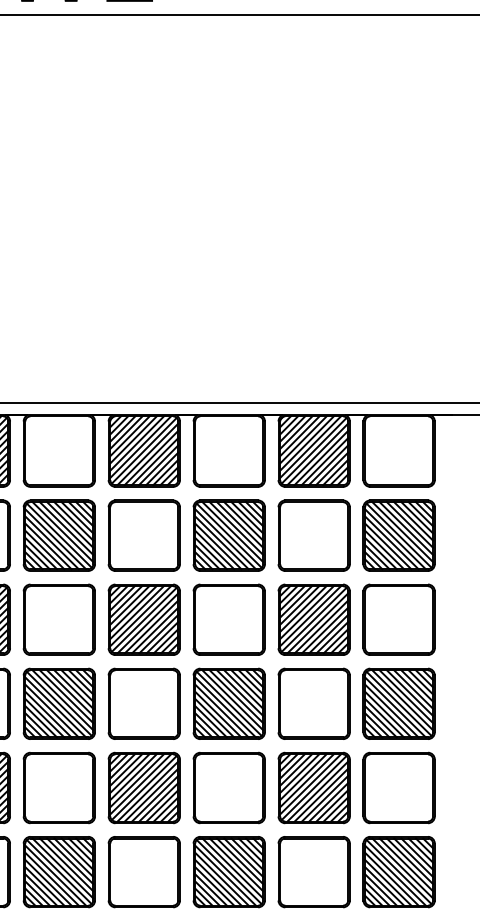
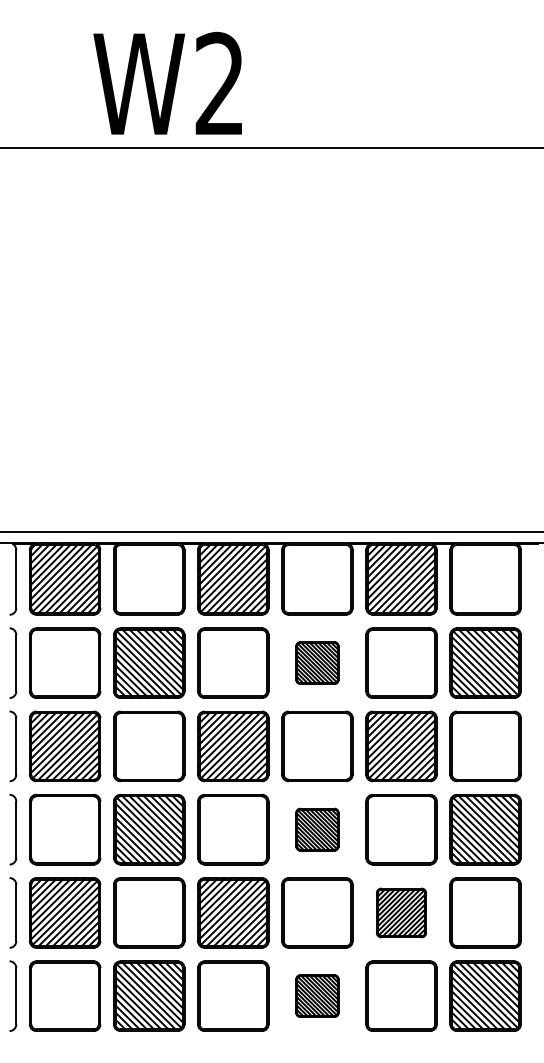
part: (229, 535) -> (317, 662), size x0.6
part: (229, 703) -> (317, 829), size x0.6
part: (314, 787) -> (401, 912), size x0.7
part: (229, 871) -> (317, 995), size x0.6

